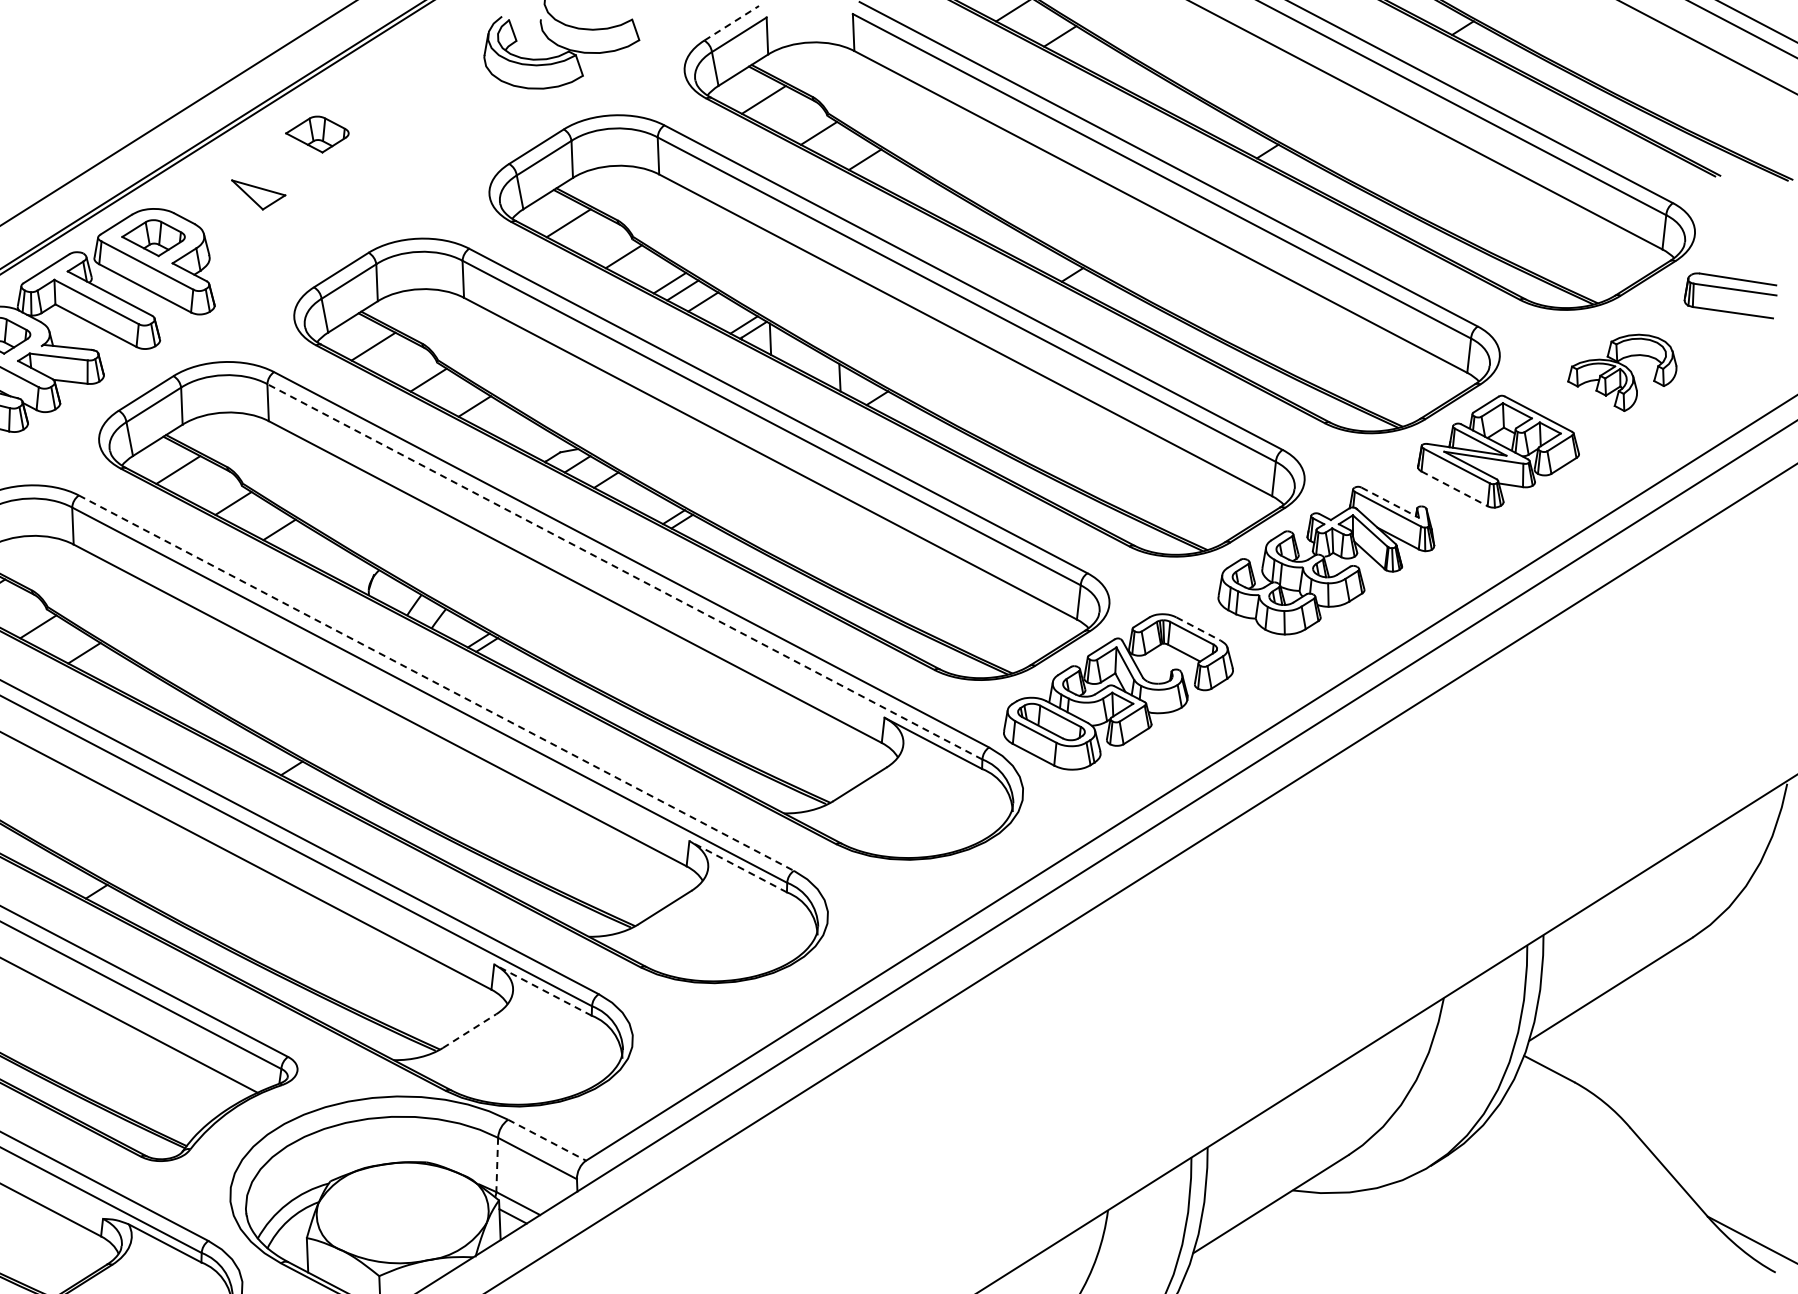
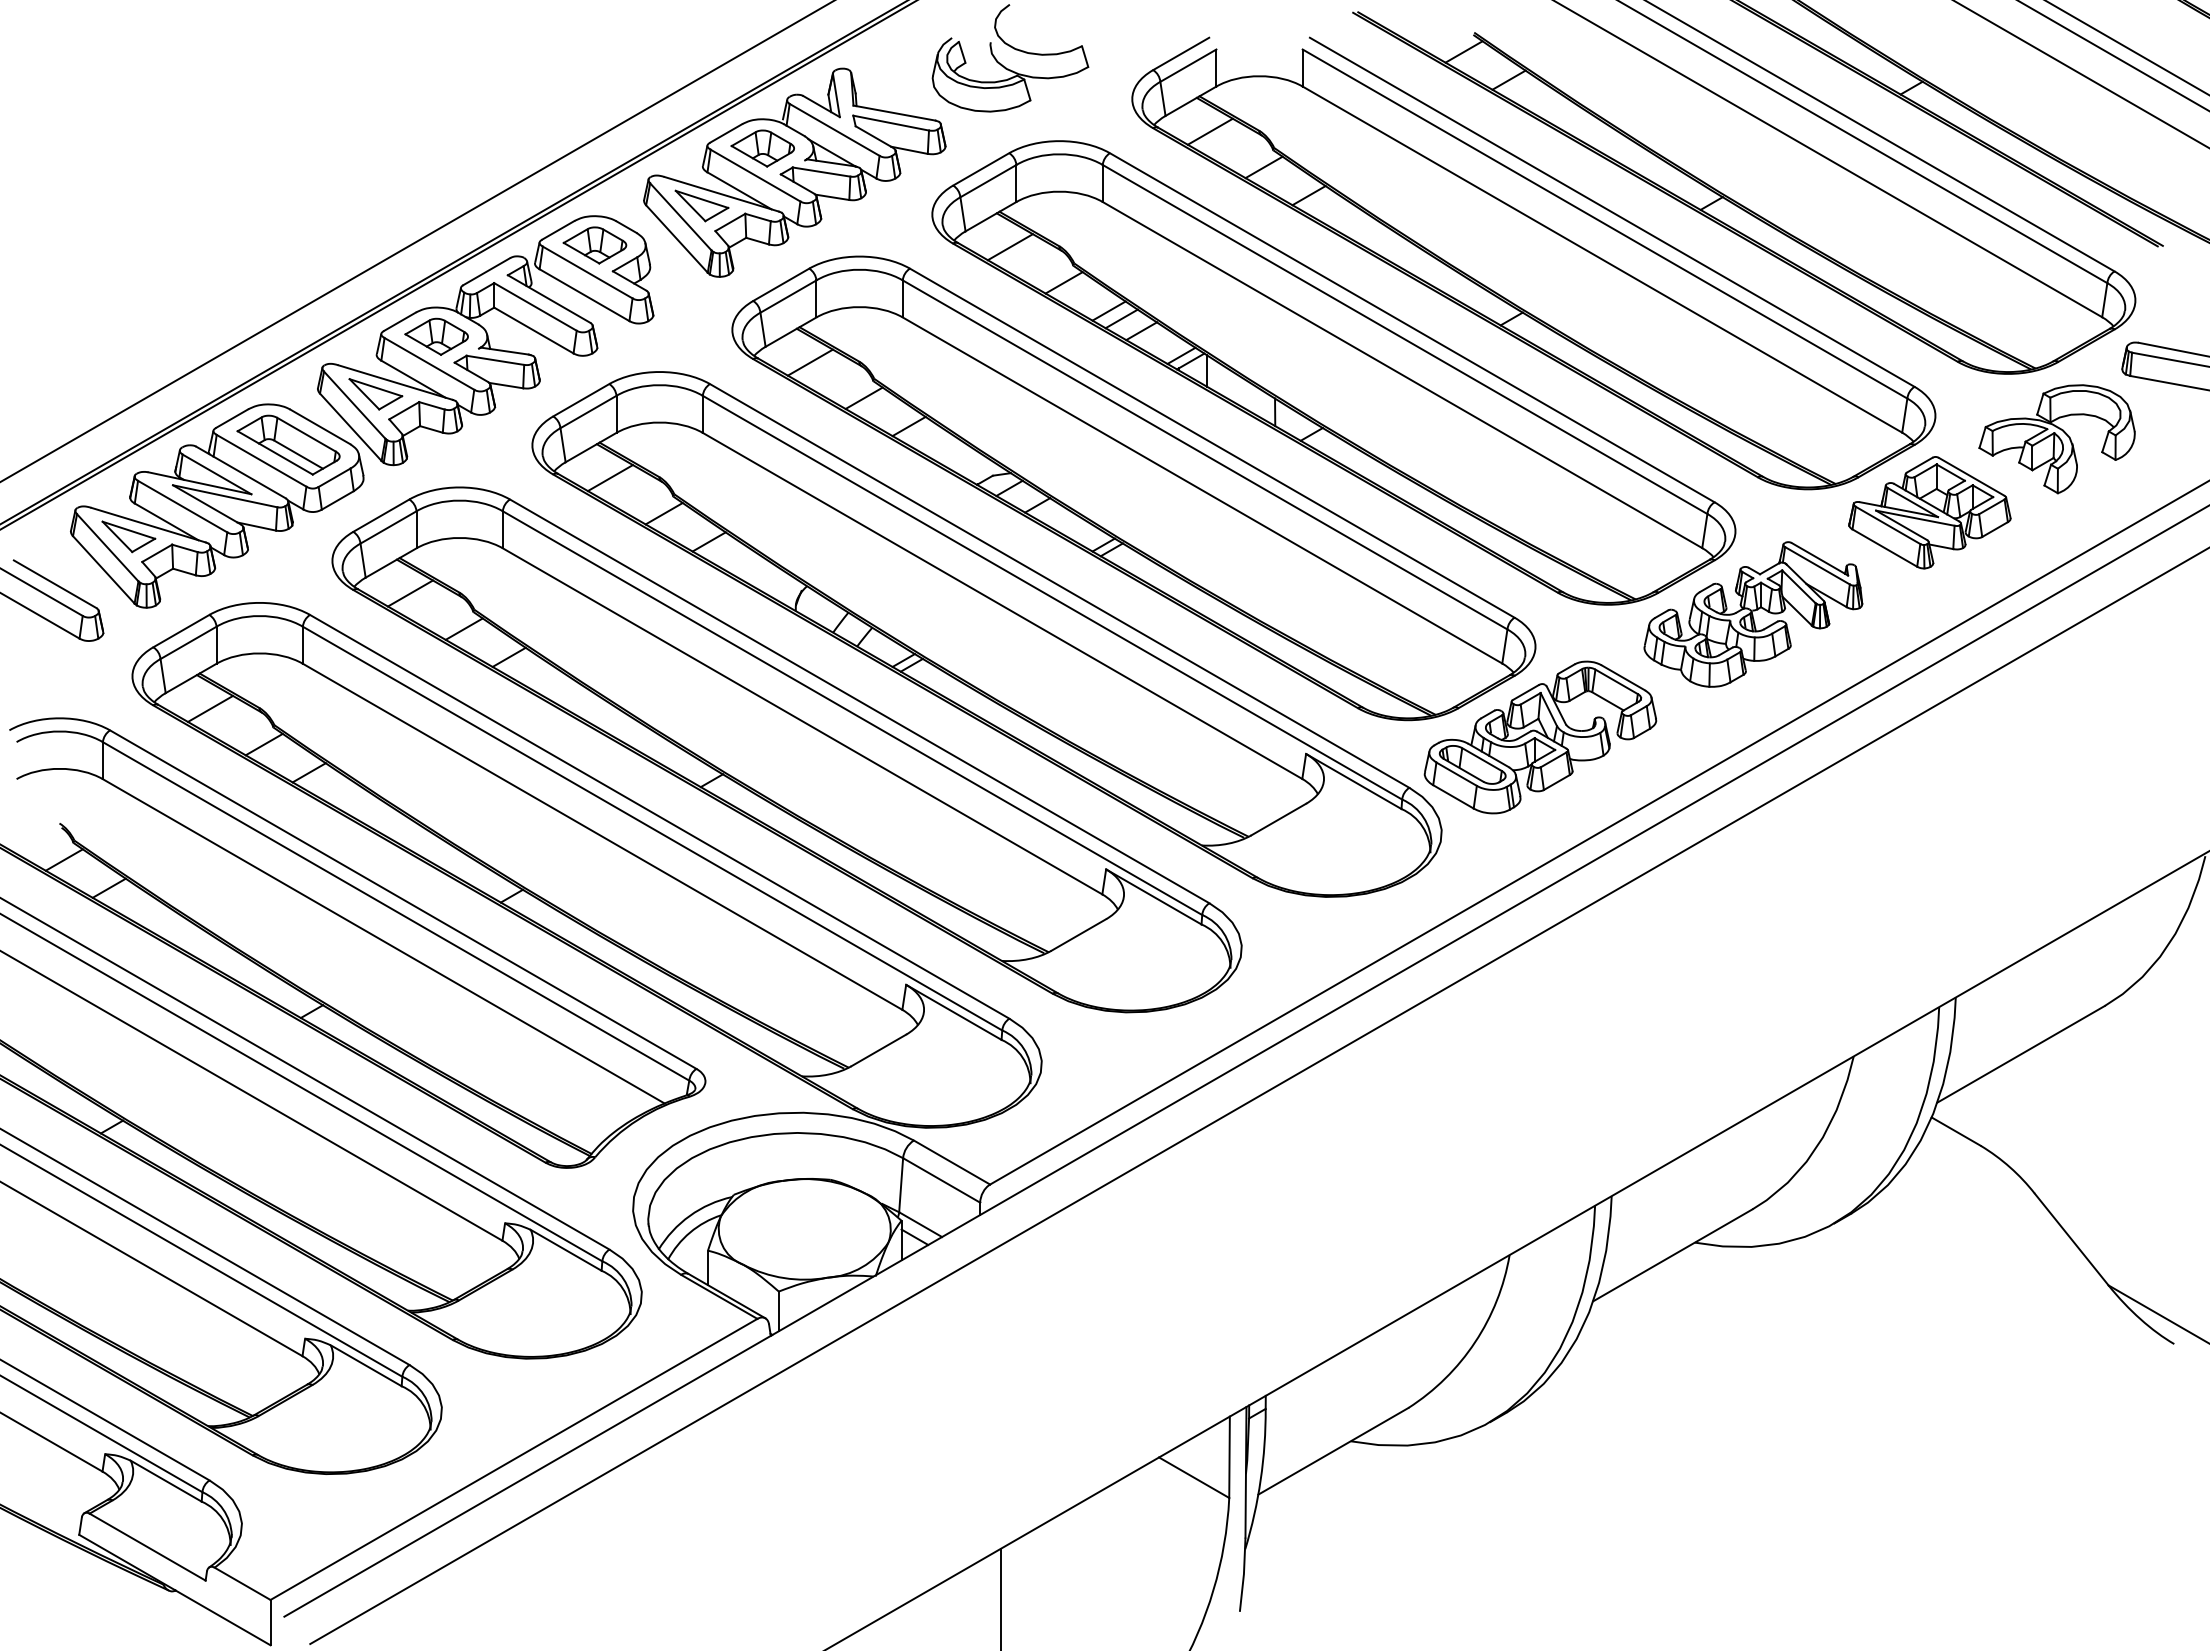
line: (731, 22) -> (1181, 53), dashed -> solid
part: (350, 157) -> (794, 172), added
part: (1621, 373) -> (2056, 439), size x1.43
line: (1455, 489) -> (1885, 548), dashed -> solid
line: (1390, 502) -> (1820, 559), dashed -> solid
line: (624, 571) -> (1052, 597), dashed -> solid
line: (1198, 629) -> (1623, 678), dashed -> solid
line: (436, 683) -> (859, 701), dashed -> solid
line: (737, 866) -> (1153, 896), dashed -> solid
line: (542, 990) -> (953, 1012), dashed -> solid
line: (469, 1031) -> (878, 1050), dashed -> solid
line: (547, 1140) -> (952, 1162), dashed -> solid
line: (497, 1165) -> (901, 1185), dashed -> solid

